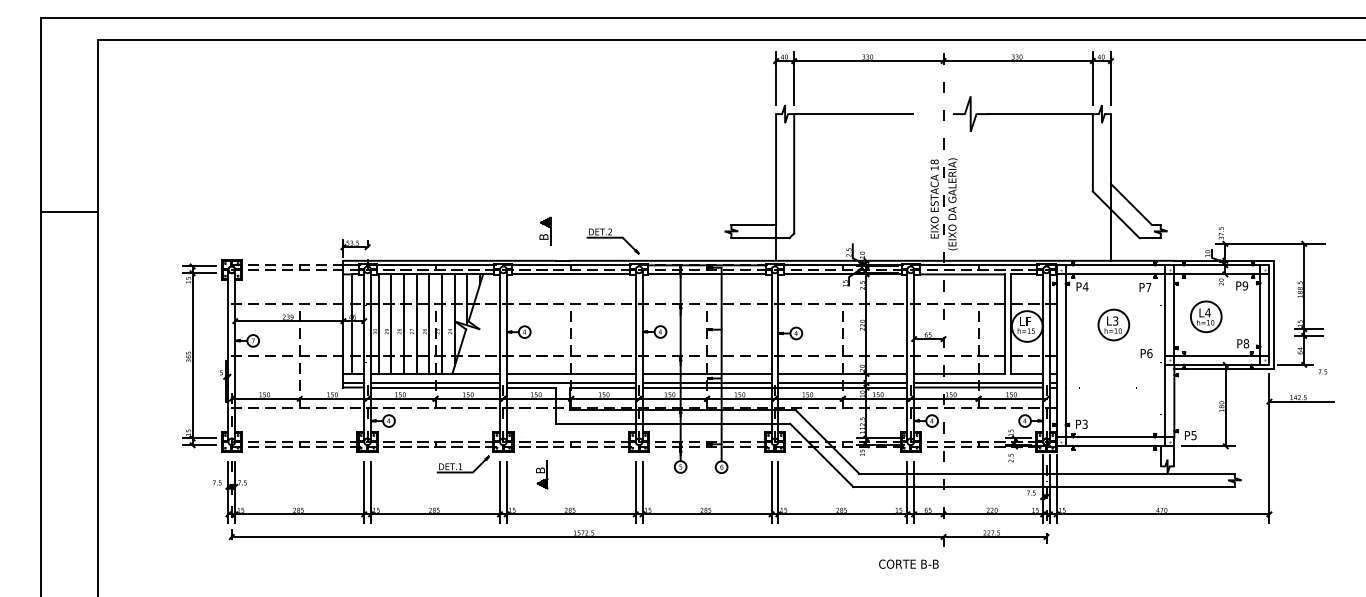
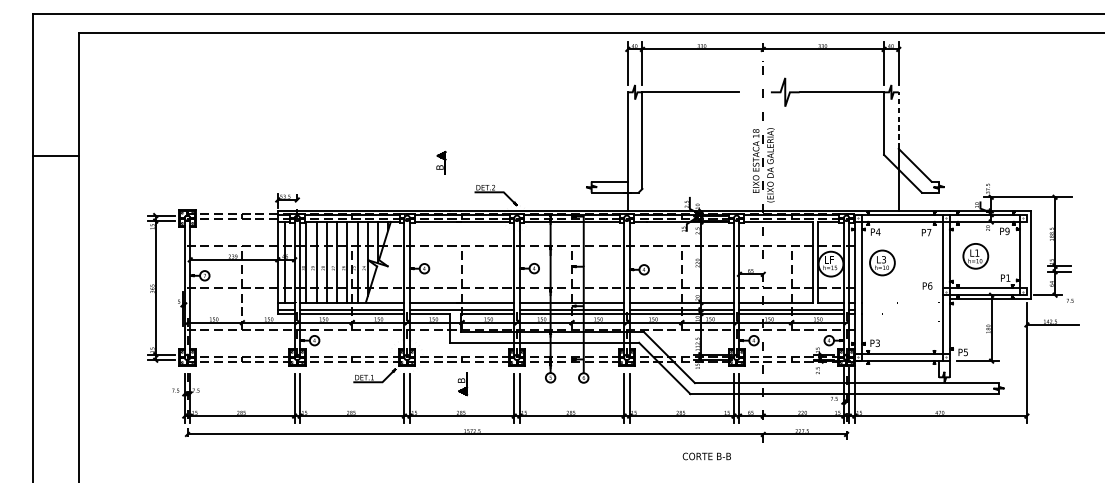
line: (1110, 149) -> (898, 120), solid -> dashed
line: (68, 212) -> (55, 155), moved
part: (545, 230) -> (441, 162), moved
text: (1207, 312) -> (976, 252), L4 -> L1
line: (1269, 314) -> (1026, 254), removed
part: (1113, 324) -> (882, 262), moved
text: (1246, 343) -> (1008, 277), P8 -> P1
part: (542, 474) -> (463, 383), moved
text: (908, 563) -> (706, 455), moved

